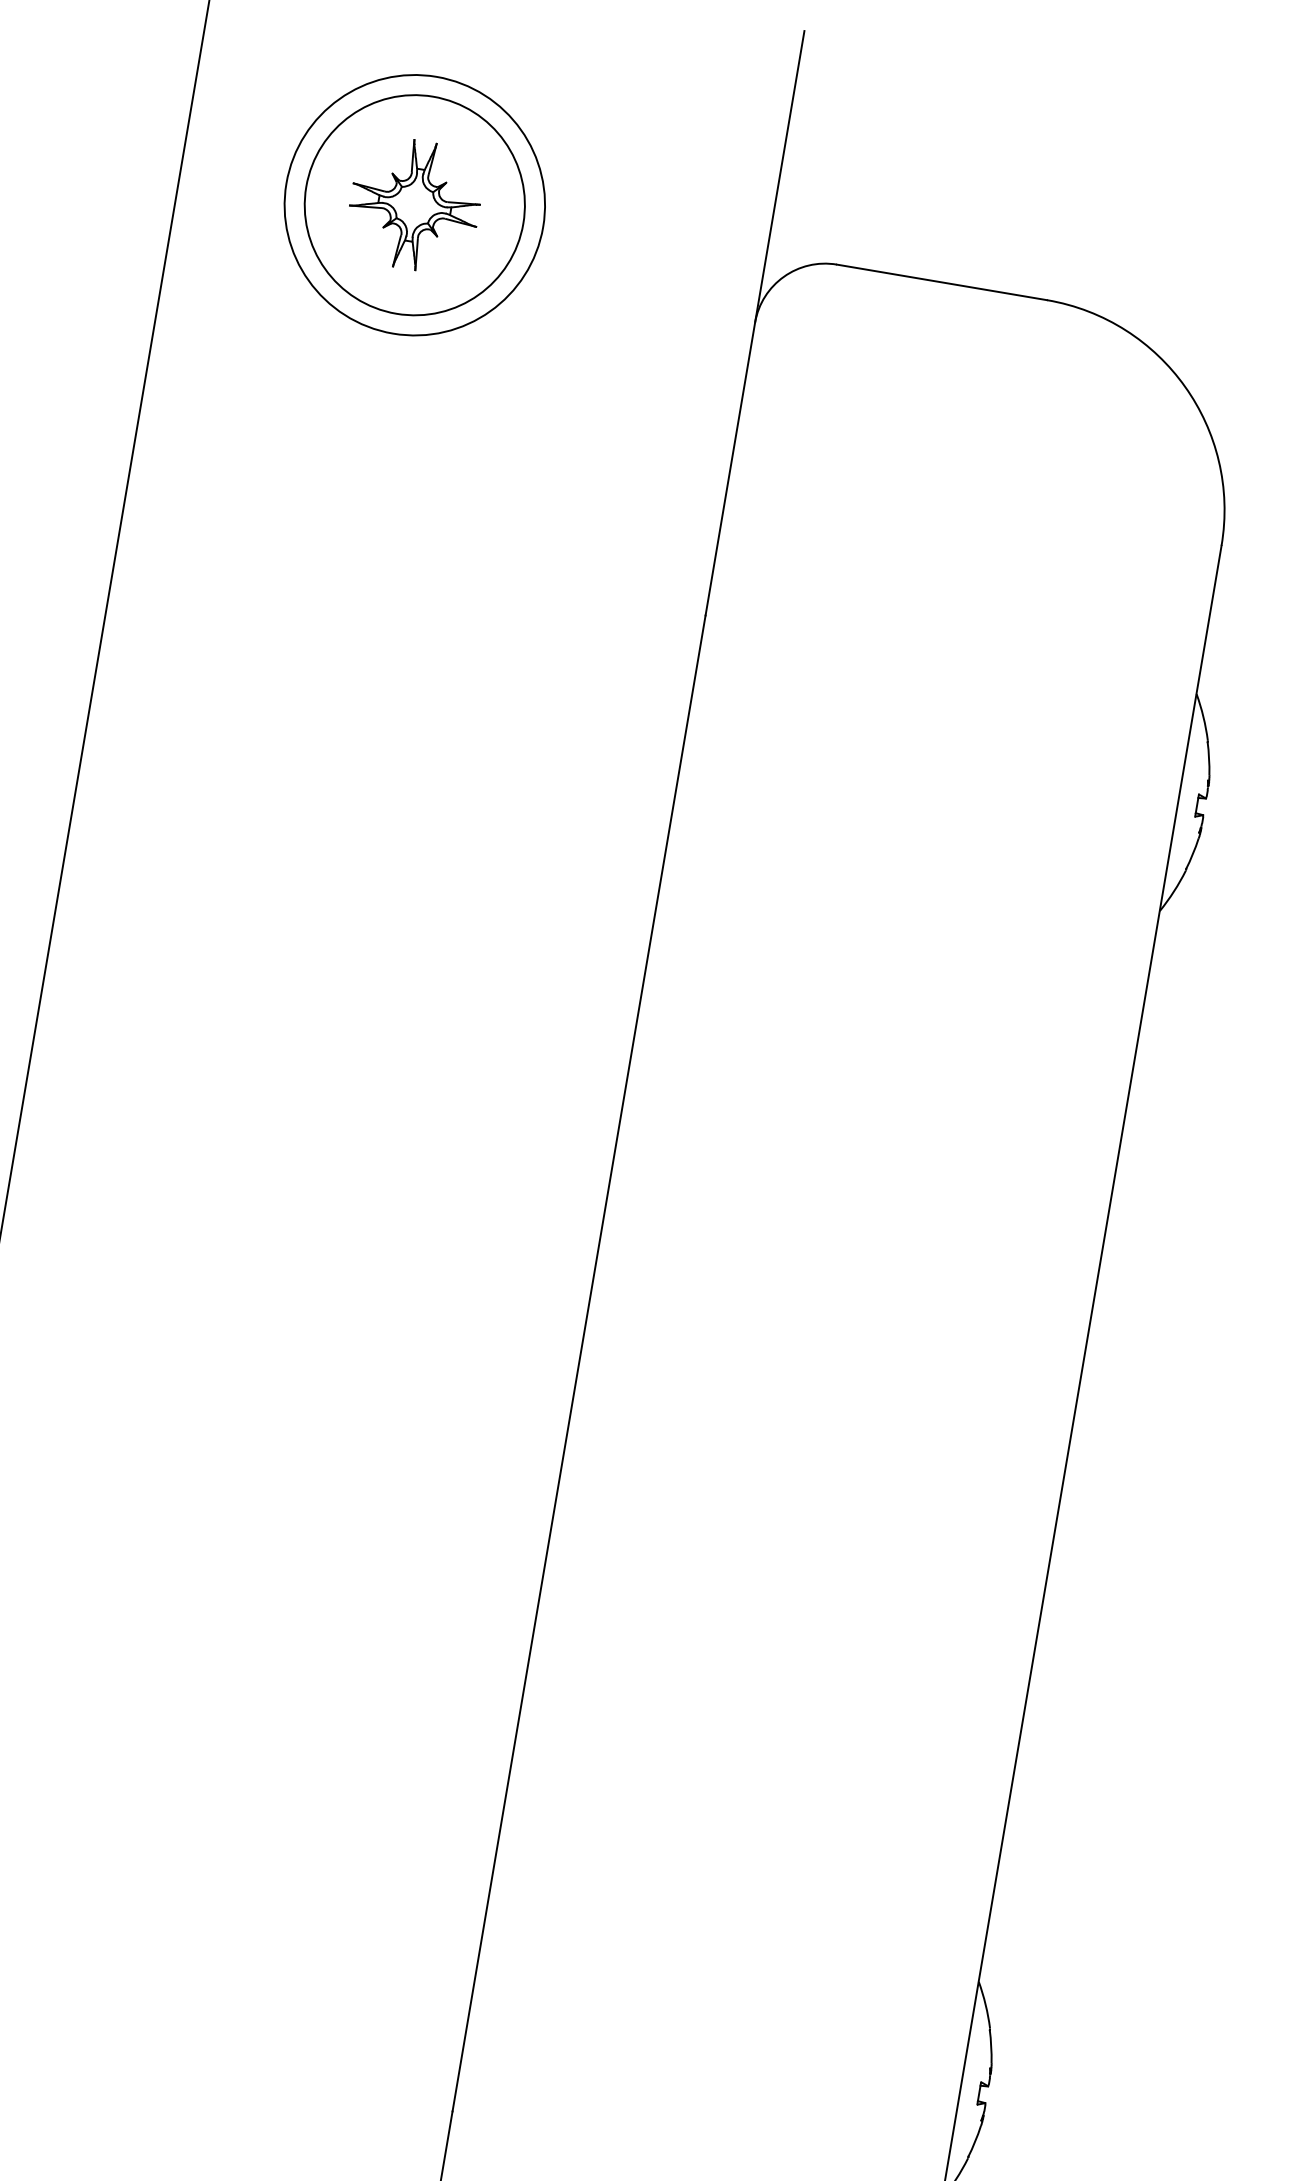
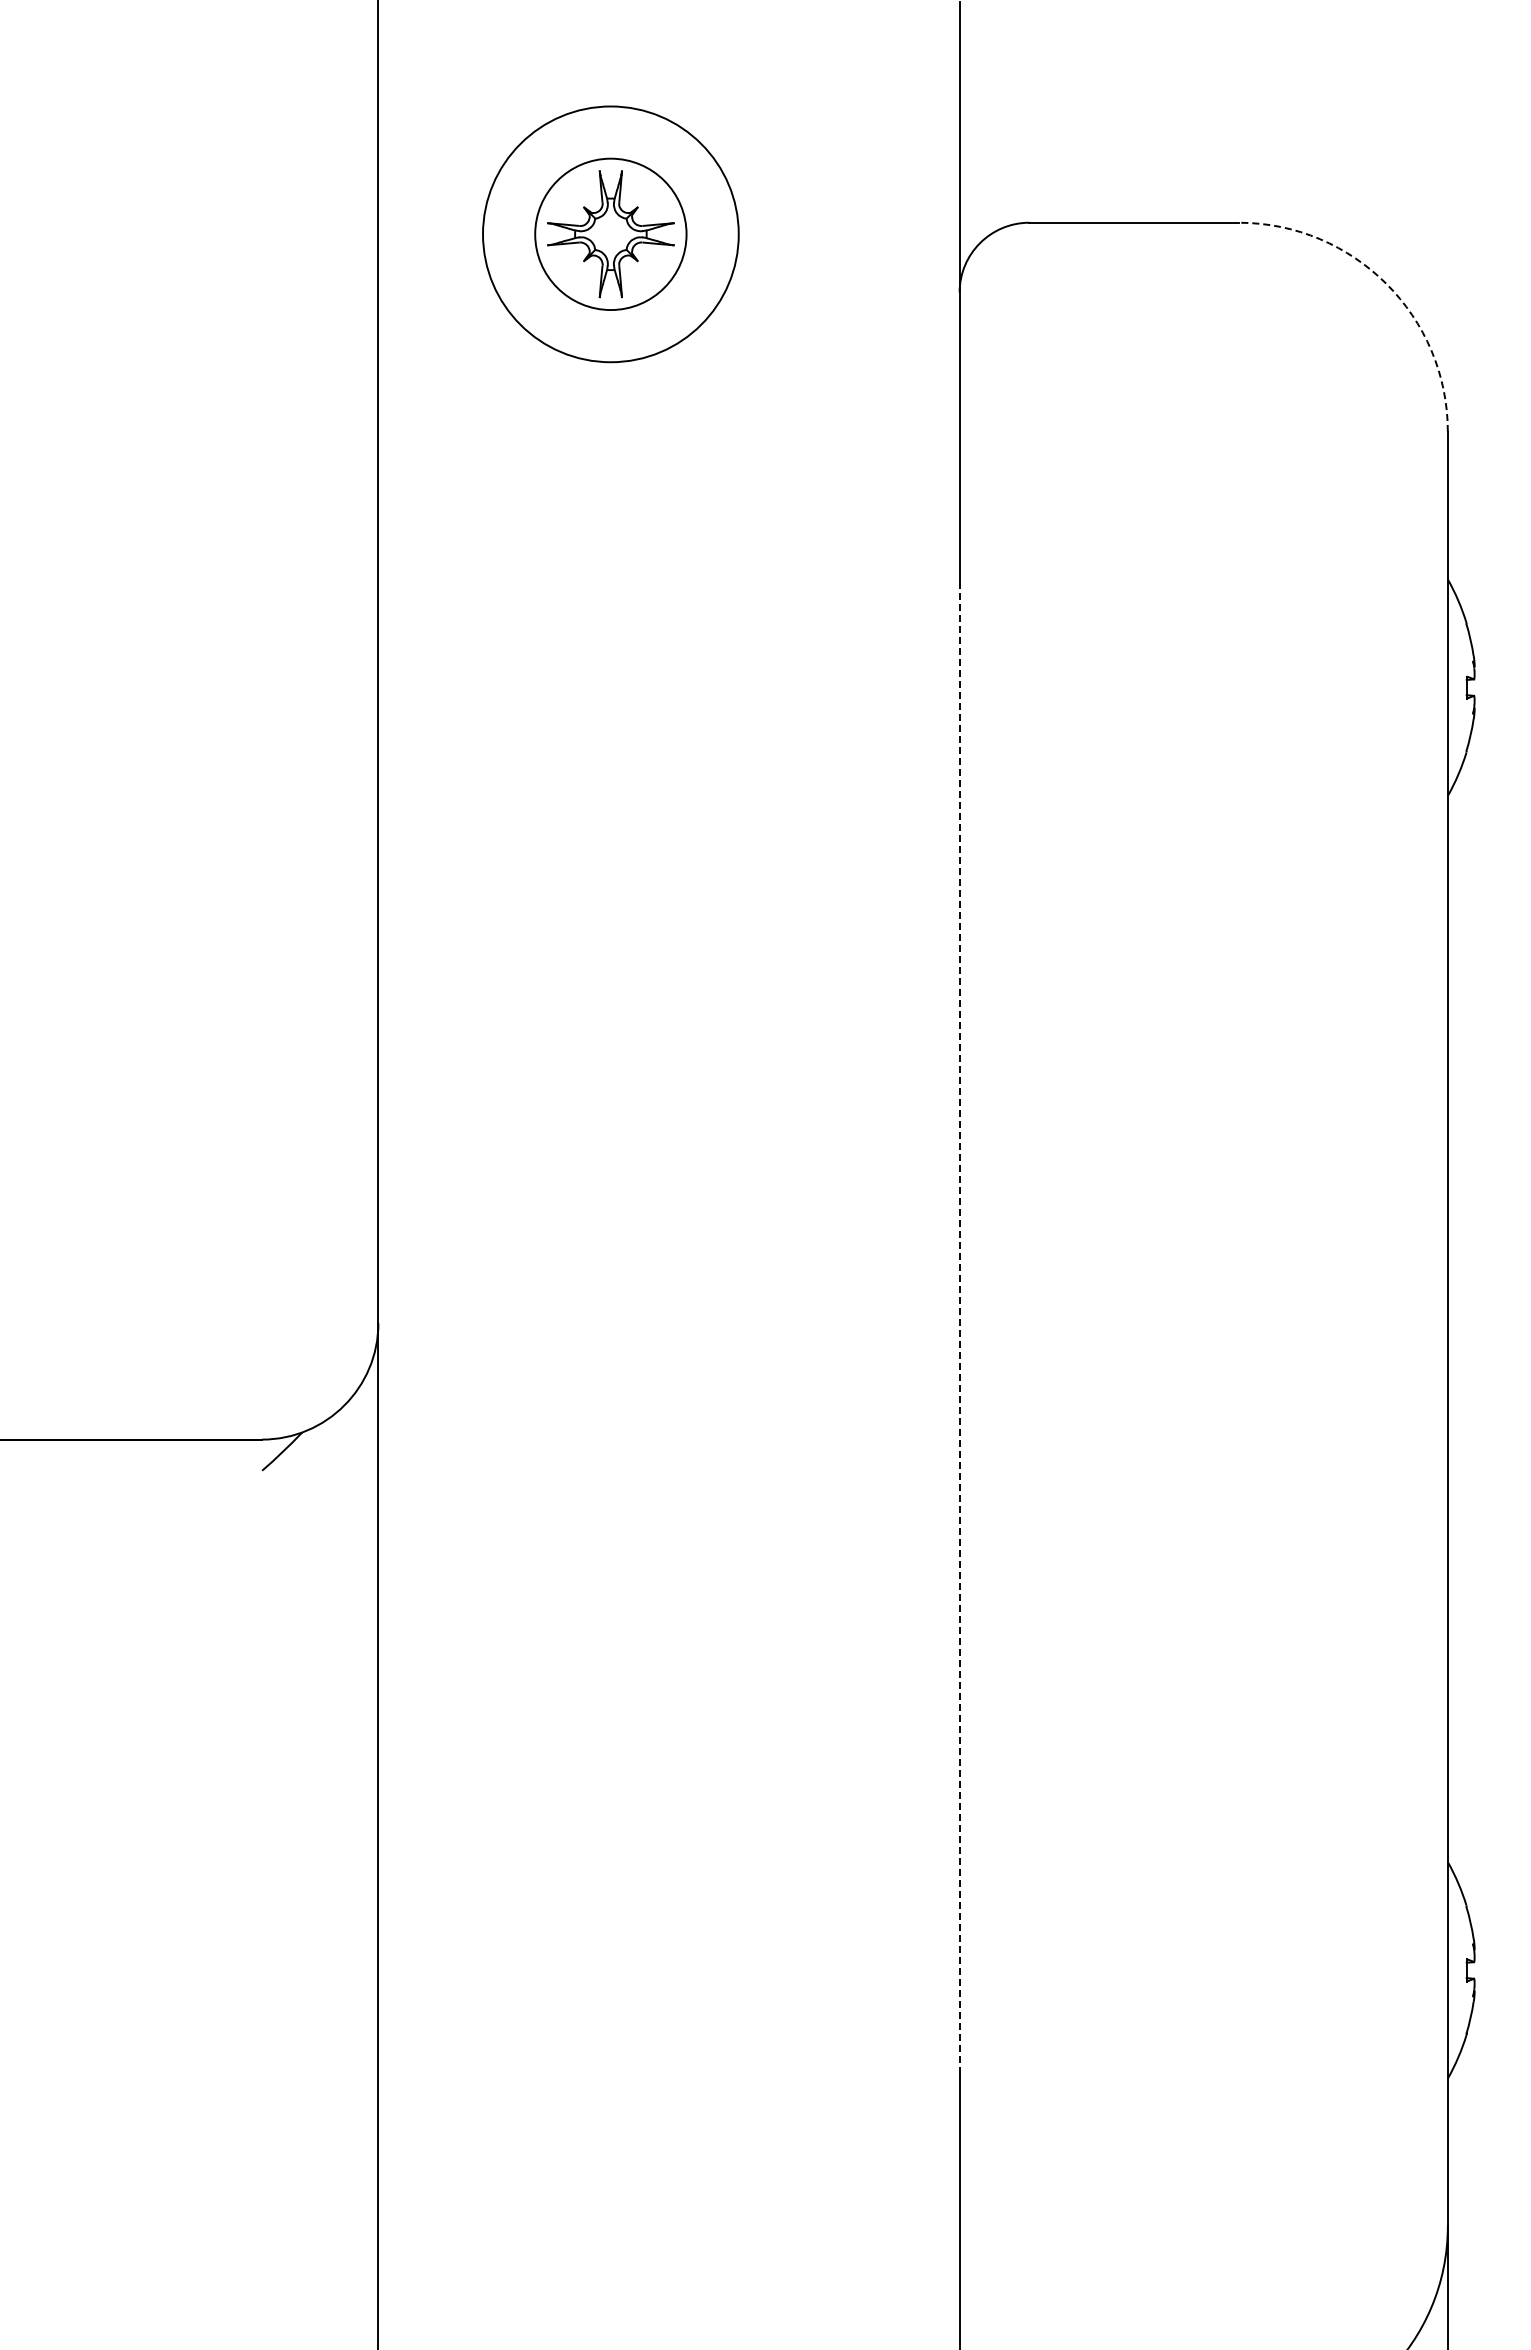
circle: (414, 205) -> (610, 234), size x0.7
arc: (1184, 387) -> (1386, 284), solid -> dashed
line: (579, 1362) -> (959, 1328), solid -> dashed

